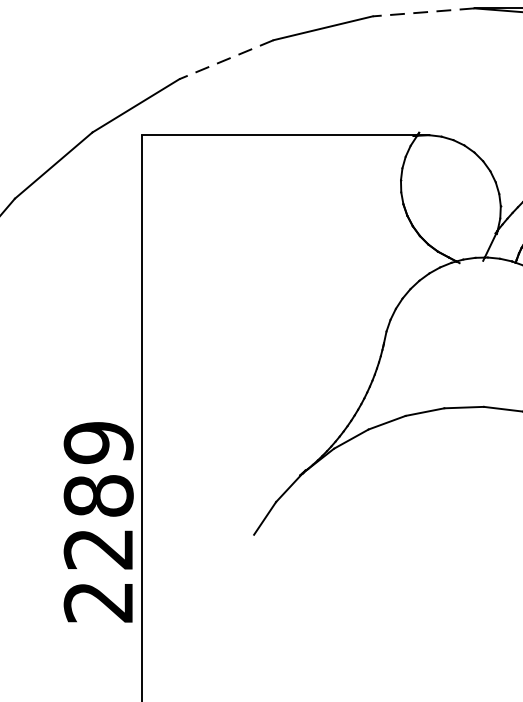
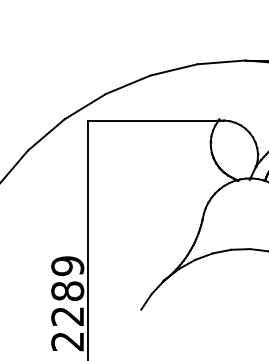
line: (421, 12) -> (220, 62), dashed -> solid
line: (225, 59) -> (127, 84), dashed -> solid

